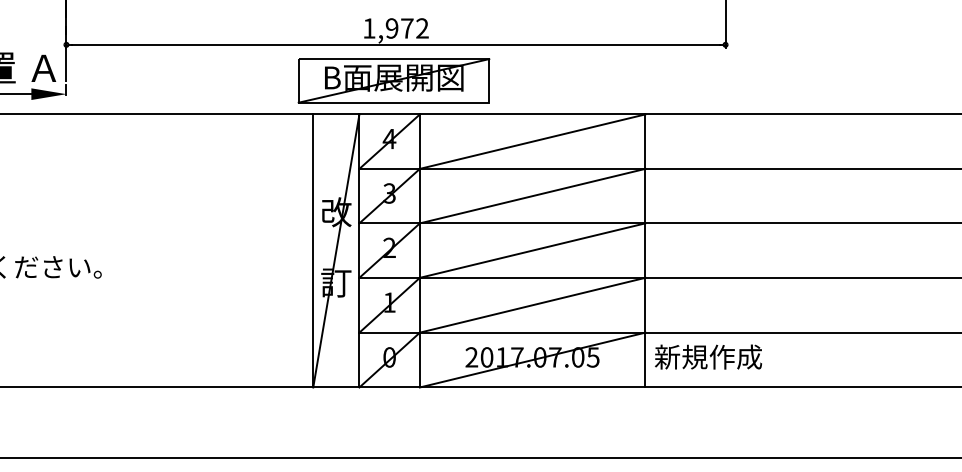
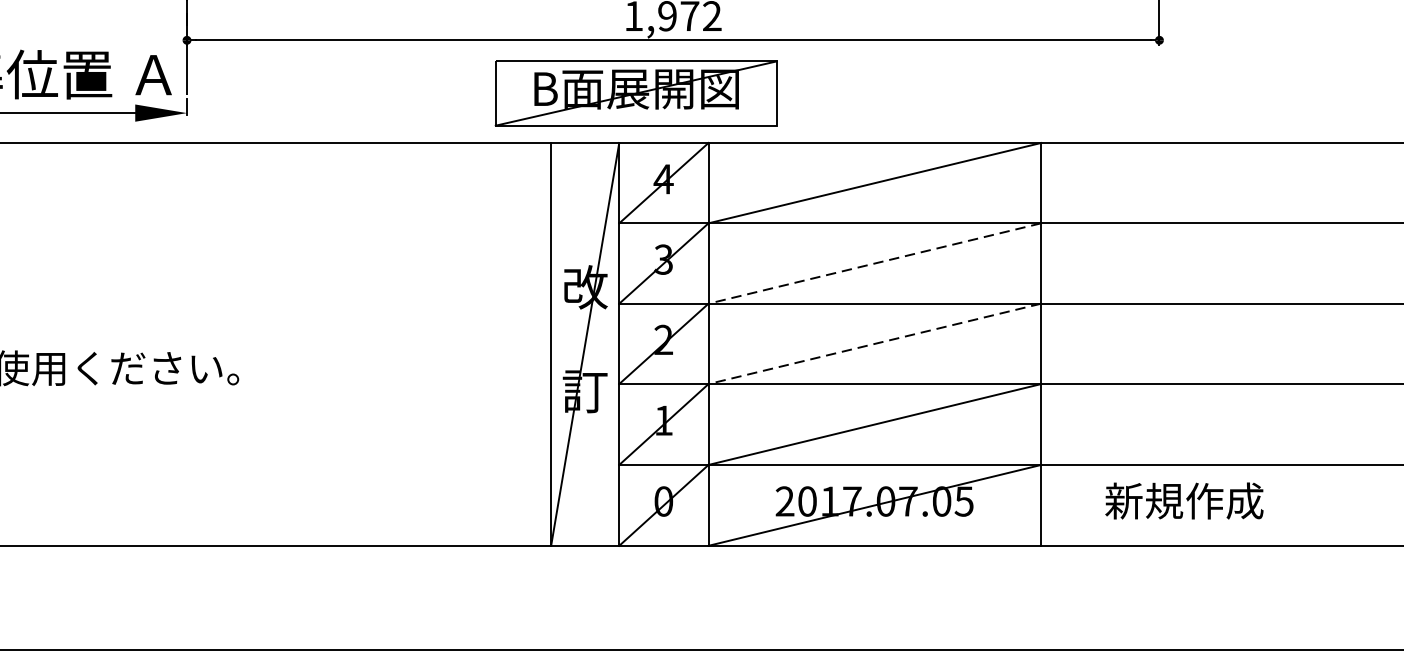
part: (393, 80) -> (635, 92), moved
line: (532, 196) -> (874, 264), solid -> dashed
line: (532, 250) -> (874, 343), solid -> dashed
text: (708, 356) -> (1184, 500), moved

